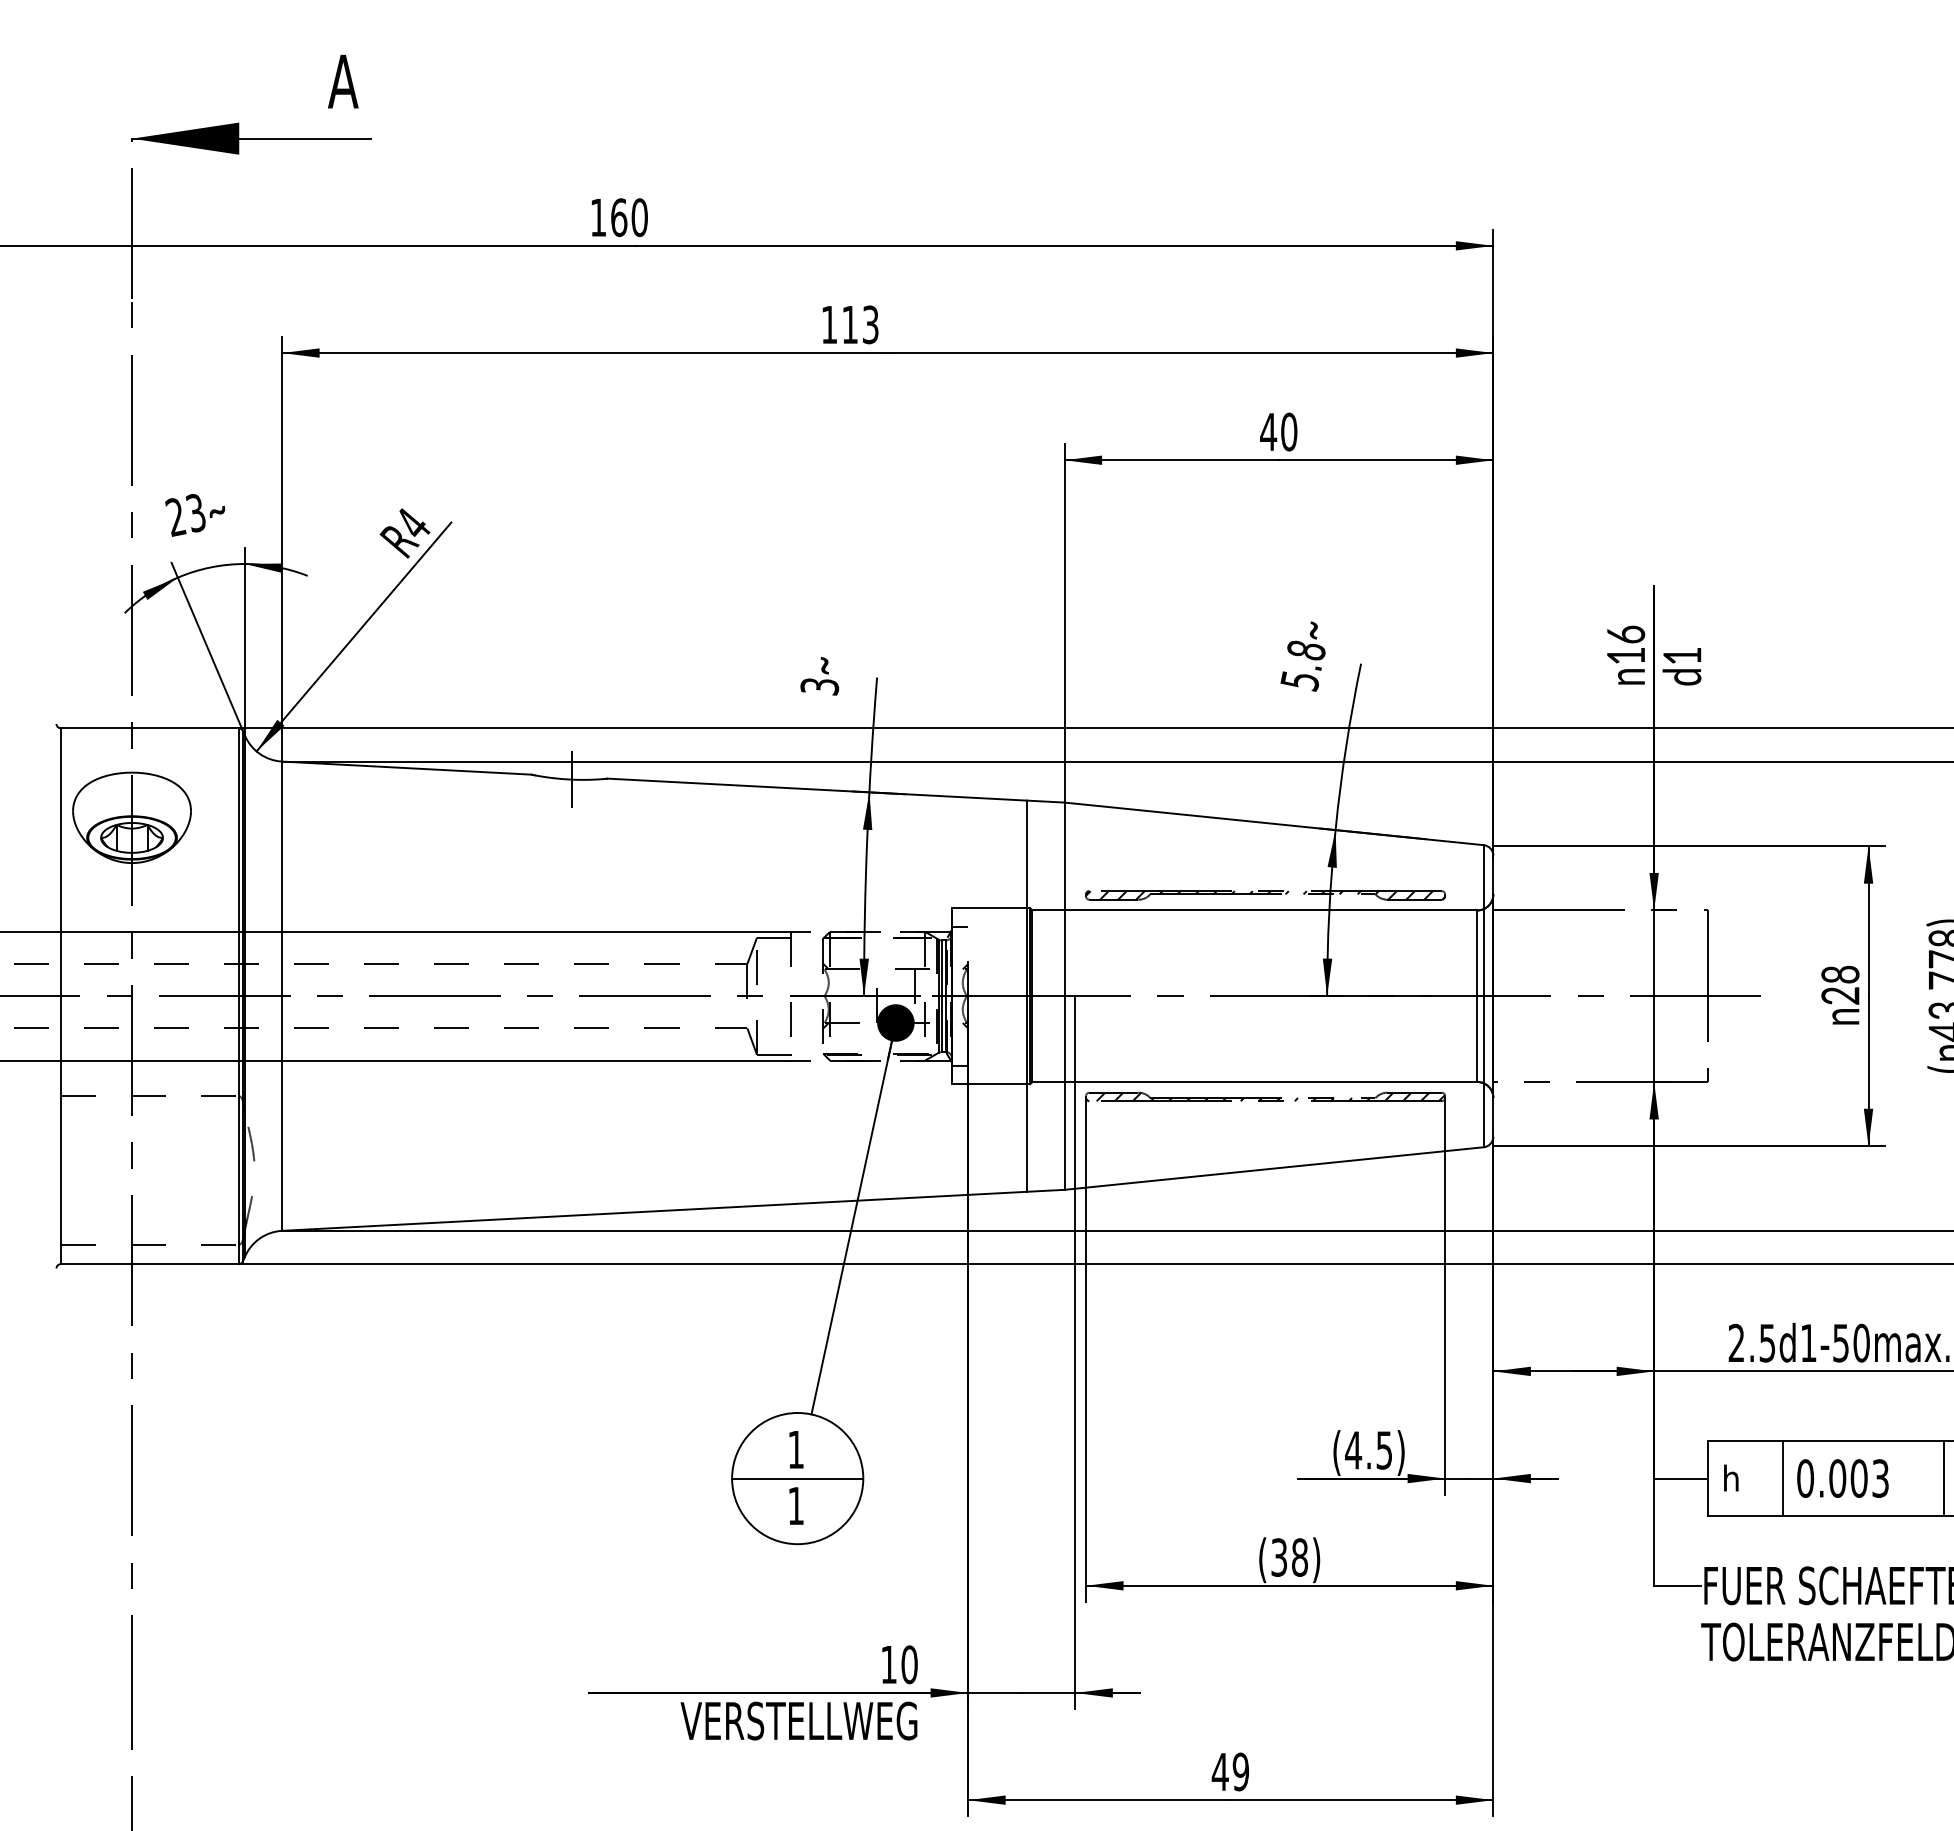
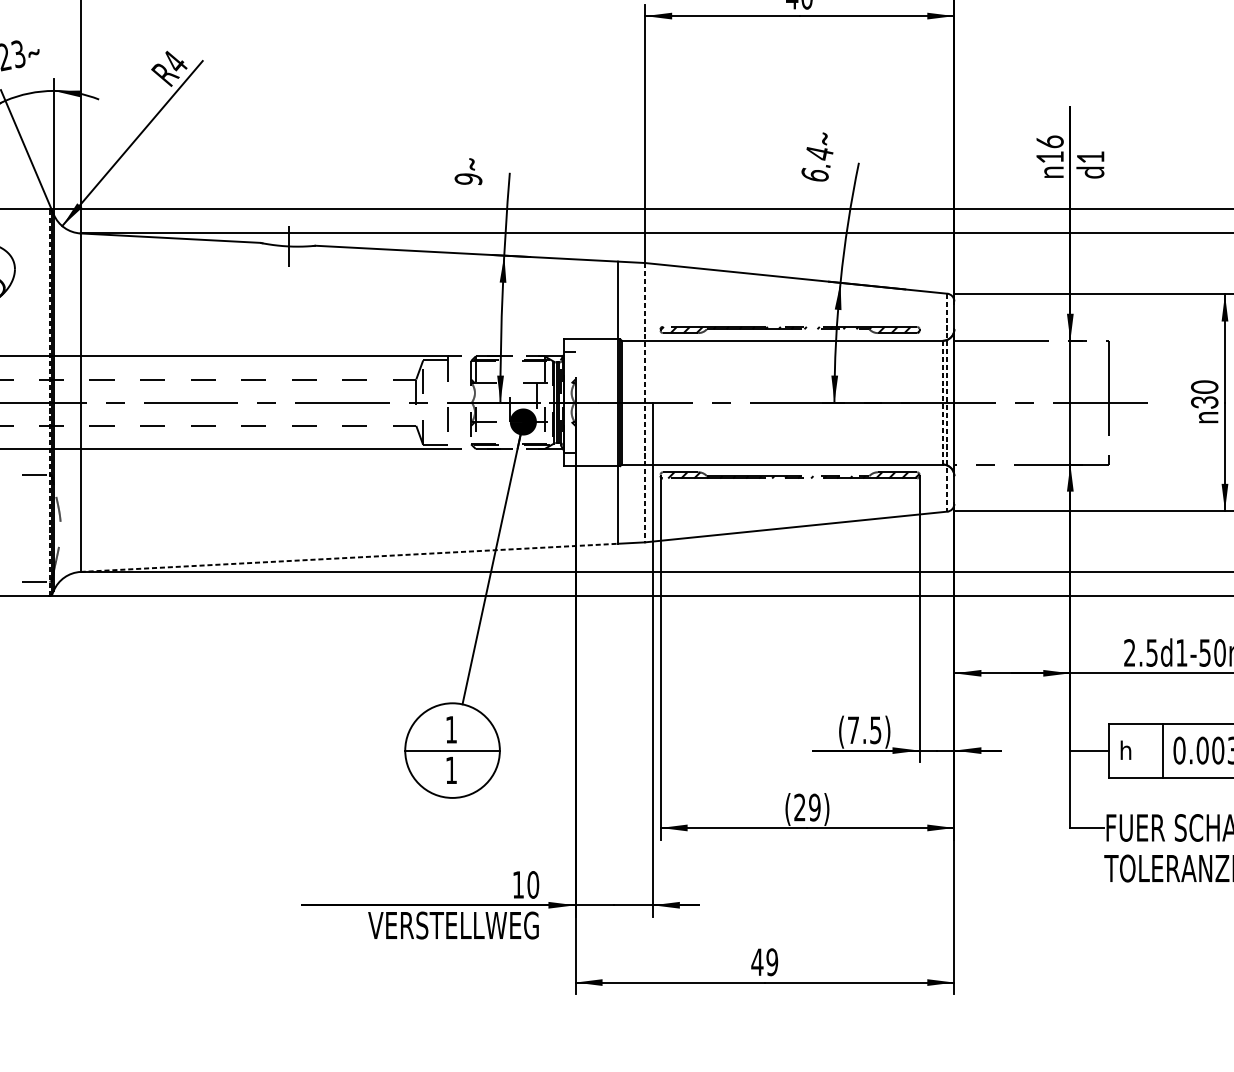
text: (1302, 665) -> (816, 164), 5.8 -> 6.4
text: (819, 686) -> (468, 179), 3 -> 9
text: (1840, 984) -> (1204, 394), 28 -> 30
line: (238, 996) -> (49, 402), solid -> dashed
line: (1064, 996) -> (645, 402), solid -> dashed
line: (1477, 996) -> (942, 402), solid -> dashed
line: (1483, 996) -> (947, 402), solid -> dashed
line: (655, 1211) -> (350, 557), solid -> dashed
text: (1353, 1450) -> (853, 730), (4.5) -> (7.5)
text: (1289, 1557) -> (807, 807), (38) -> (29)

